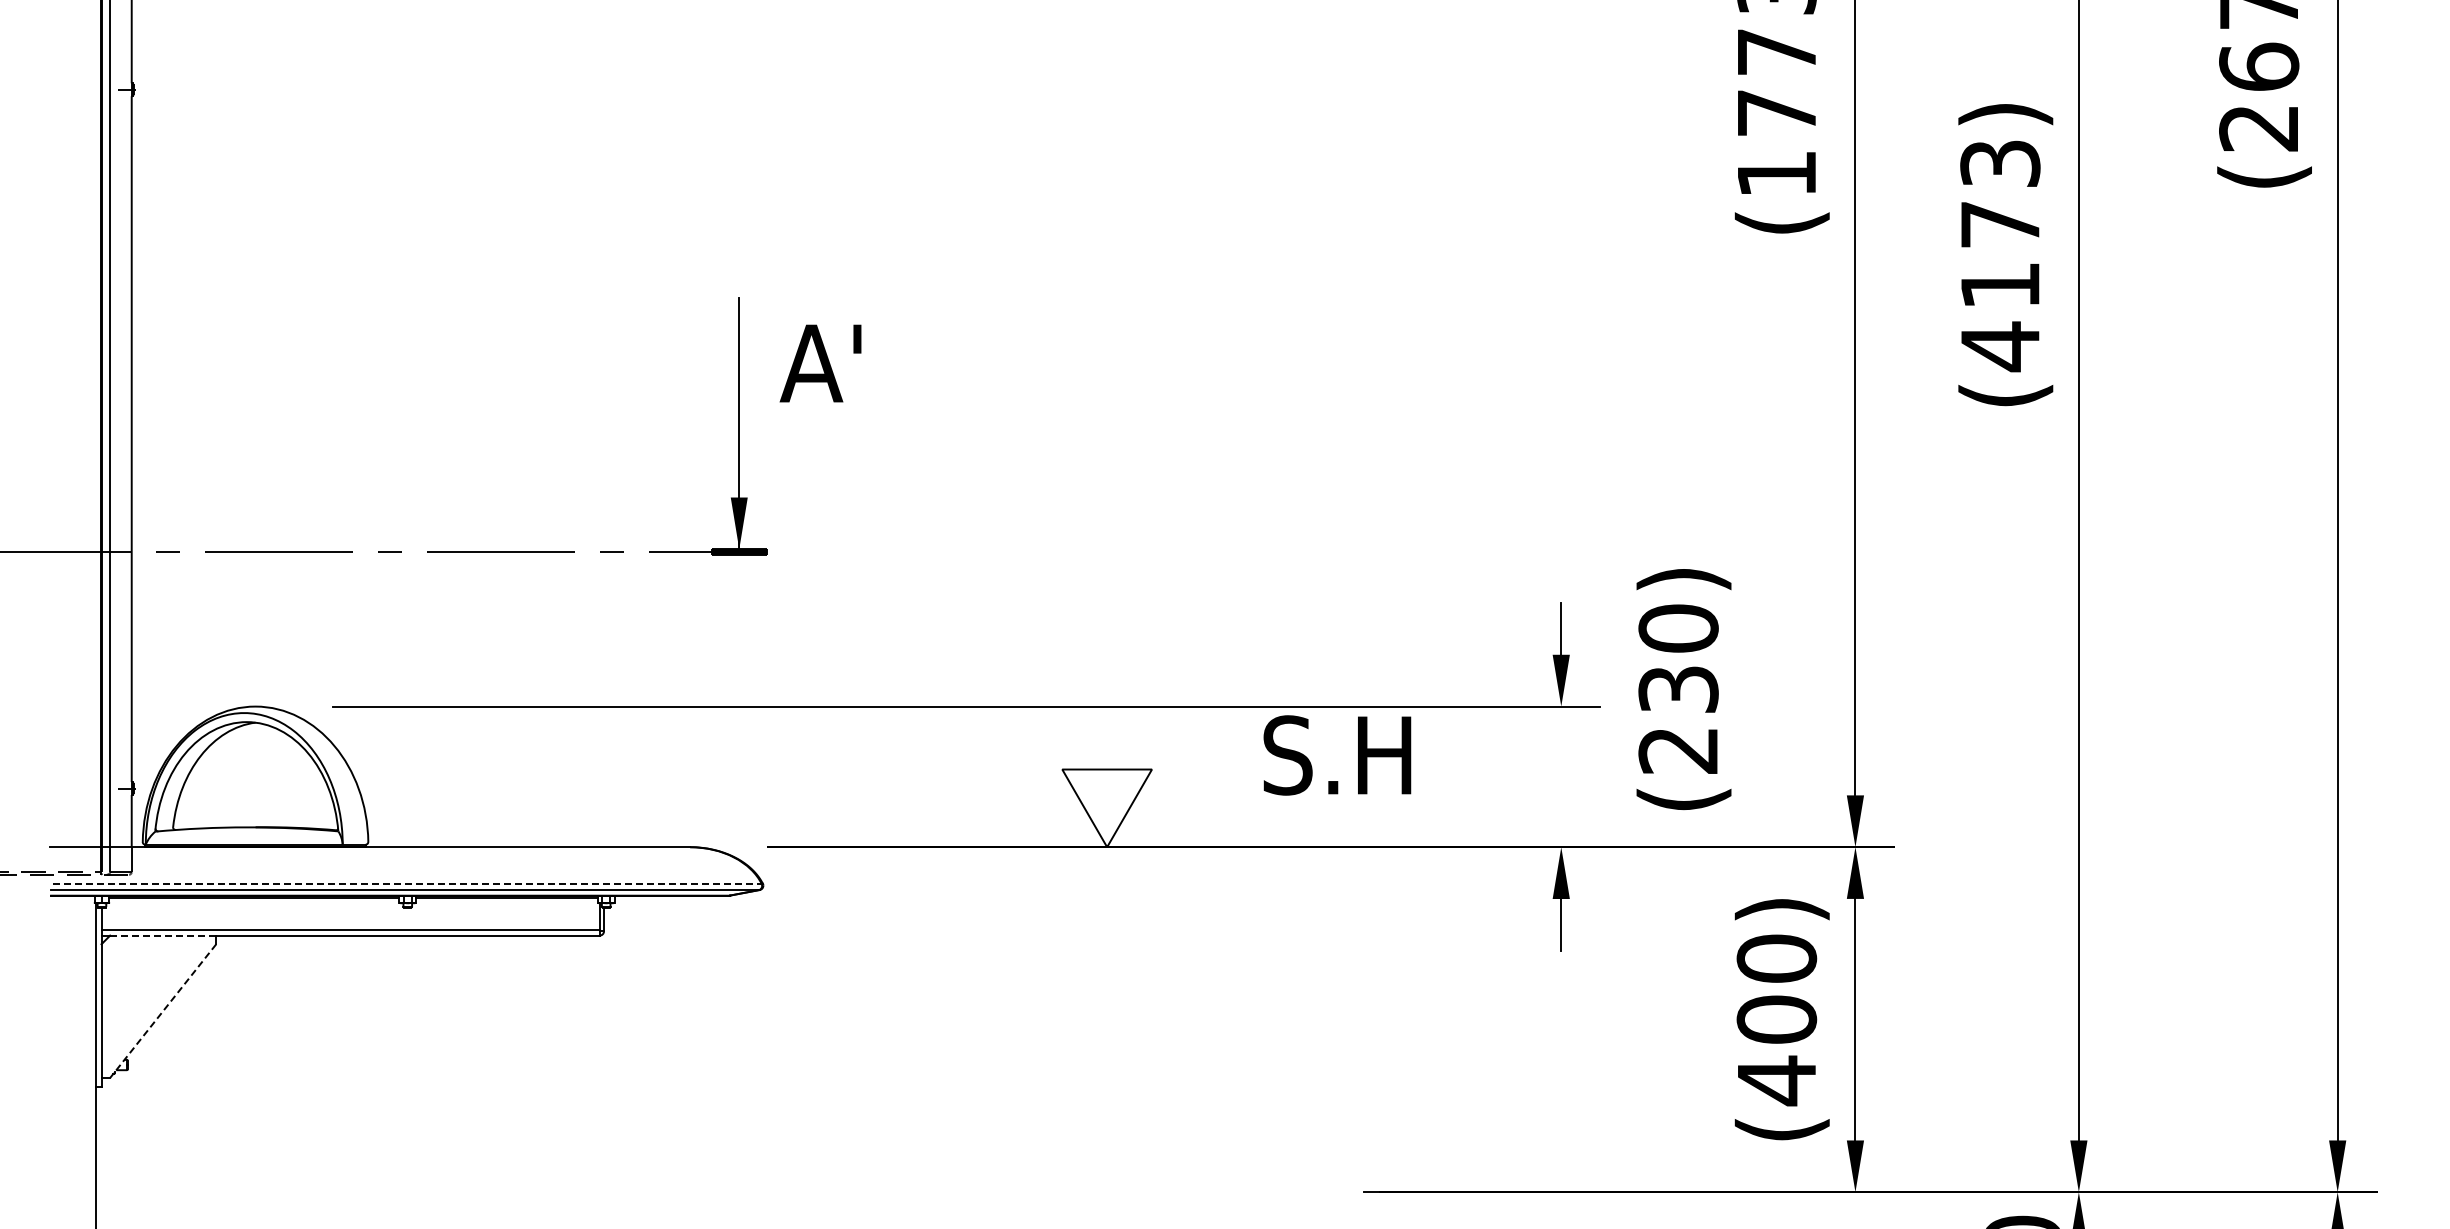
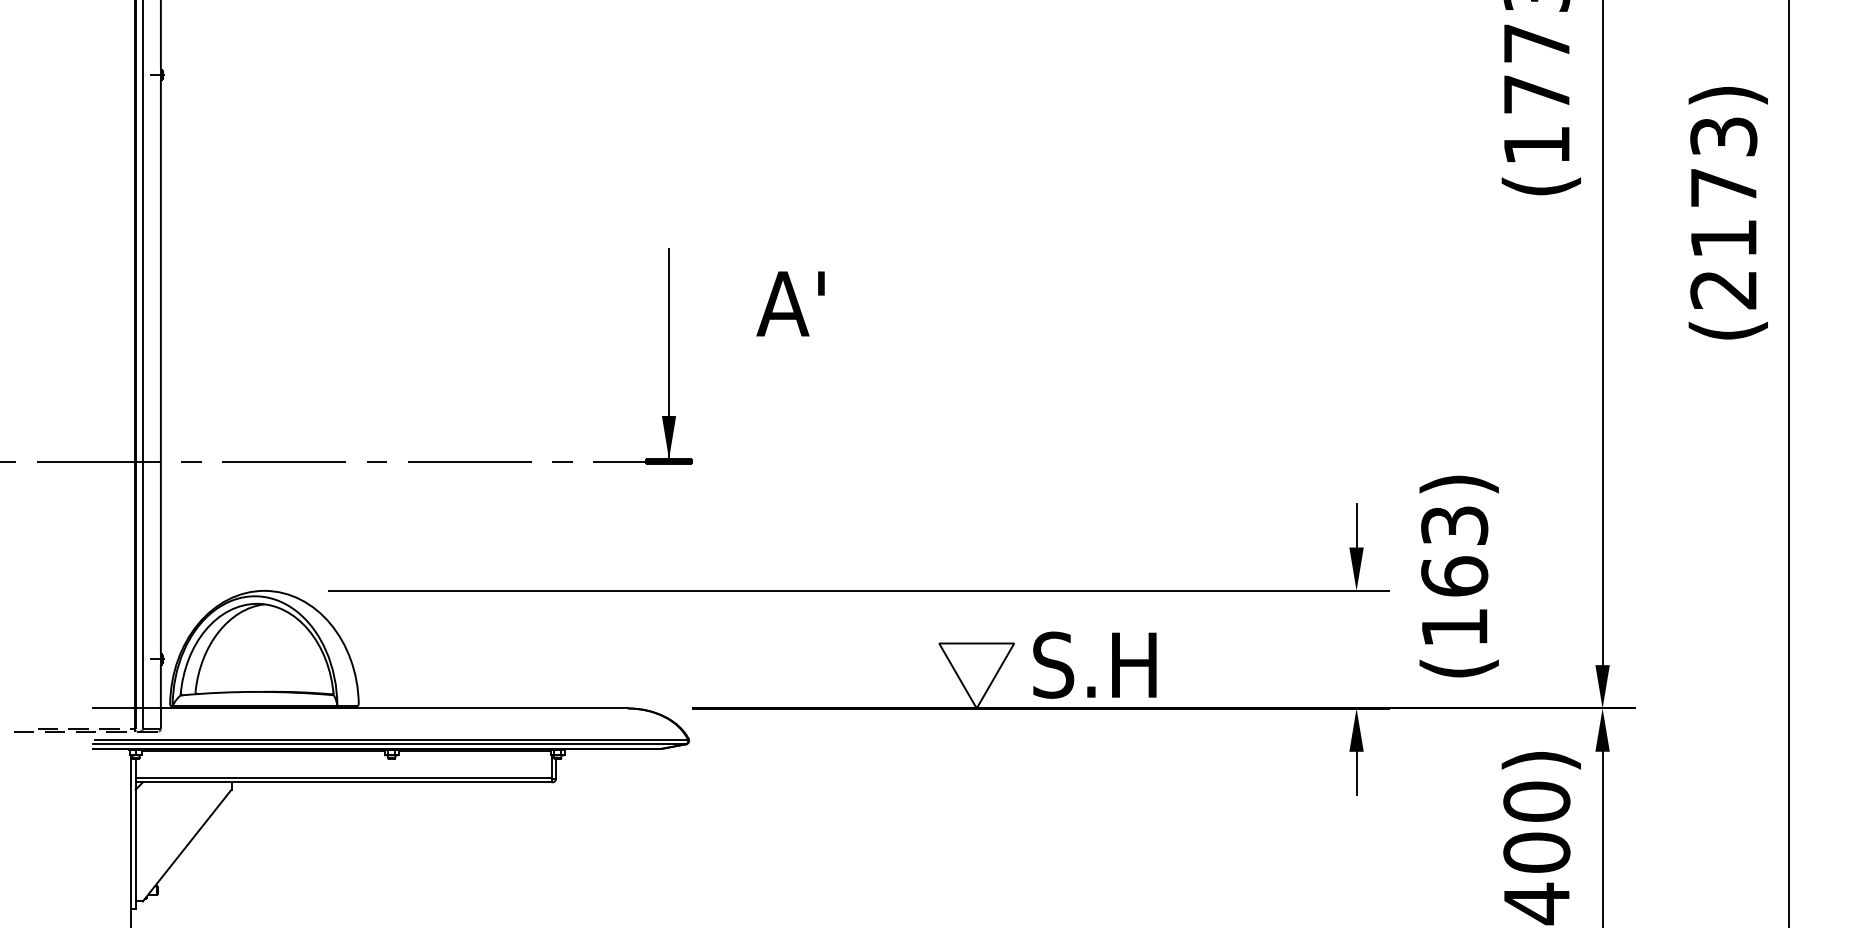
text: (1999, 346) -> (1723, 289), (4173) -> (2173)
text: (820, 363) -> (790, 303), moved
text: (1678, 688) -> (1454, 575), (230) -> (163)
text: (1337, 755) -> (1094, 665), moved
line: (407, 884) -> (391, 739), dashed -> solid
line: (163, 935) -> (187, 782), dashed -> solid
line: (162, 1011) -> (186, 845), dashed -> solid

